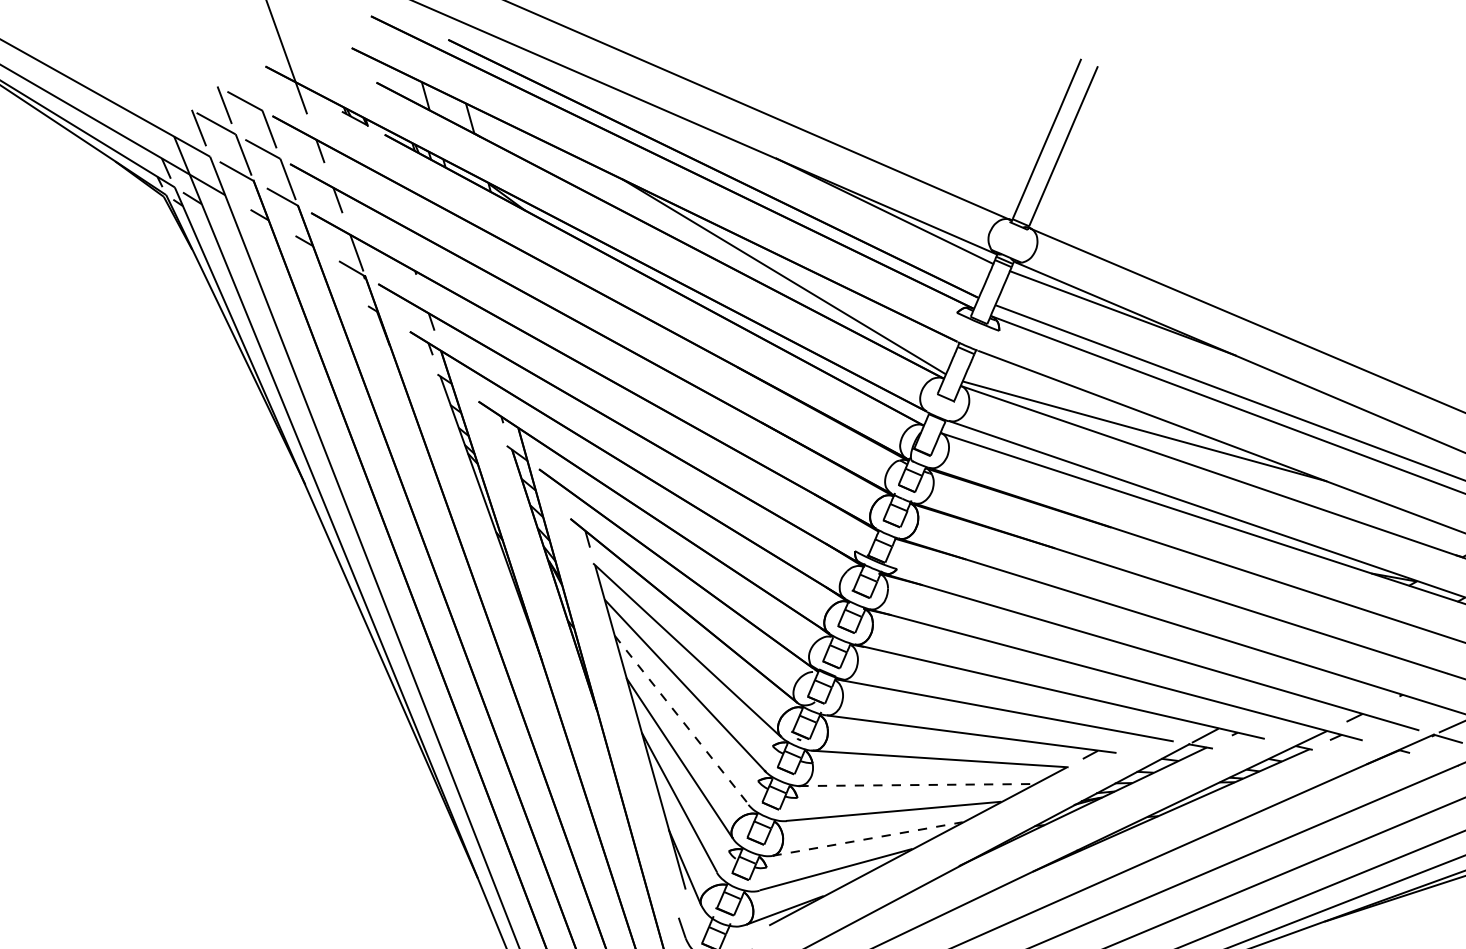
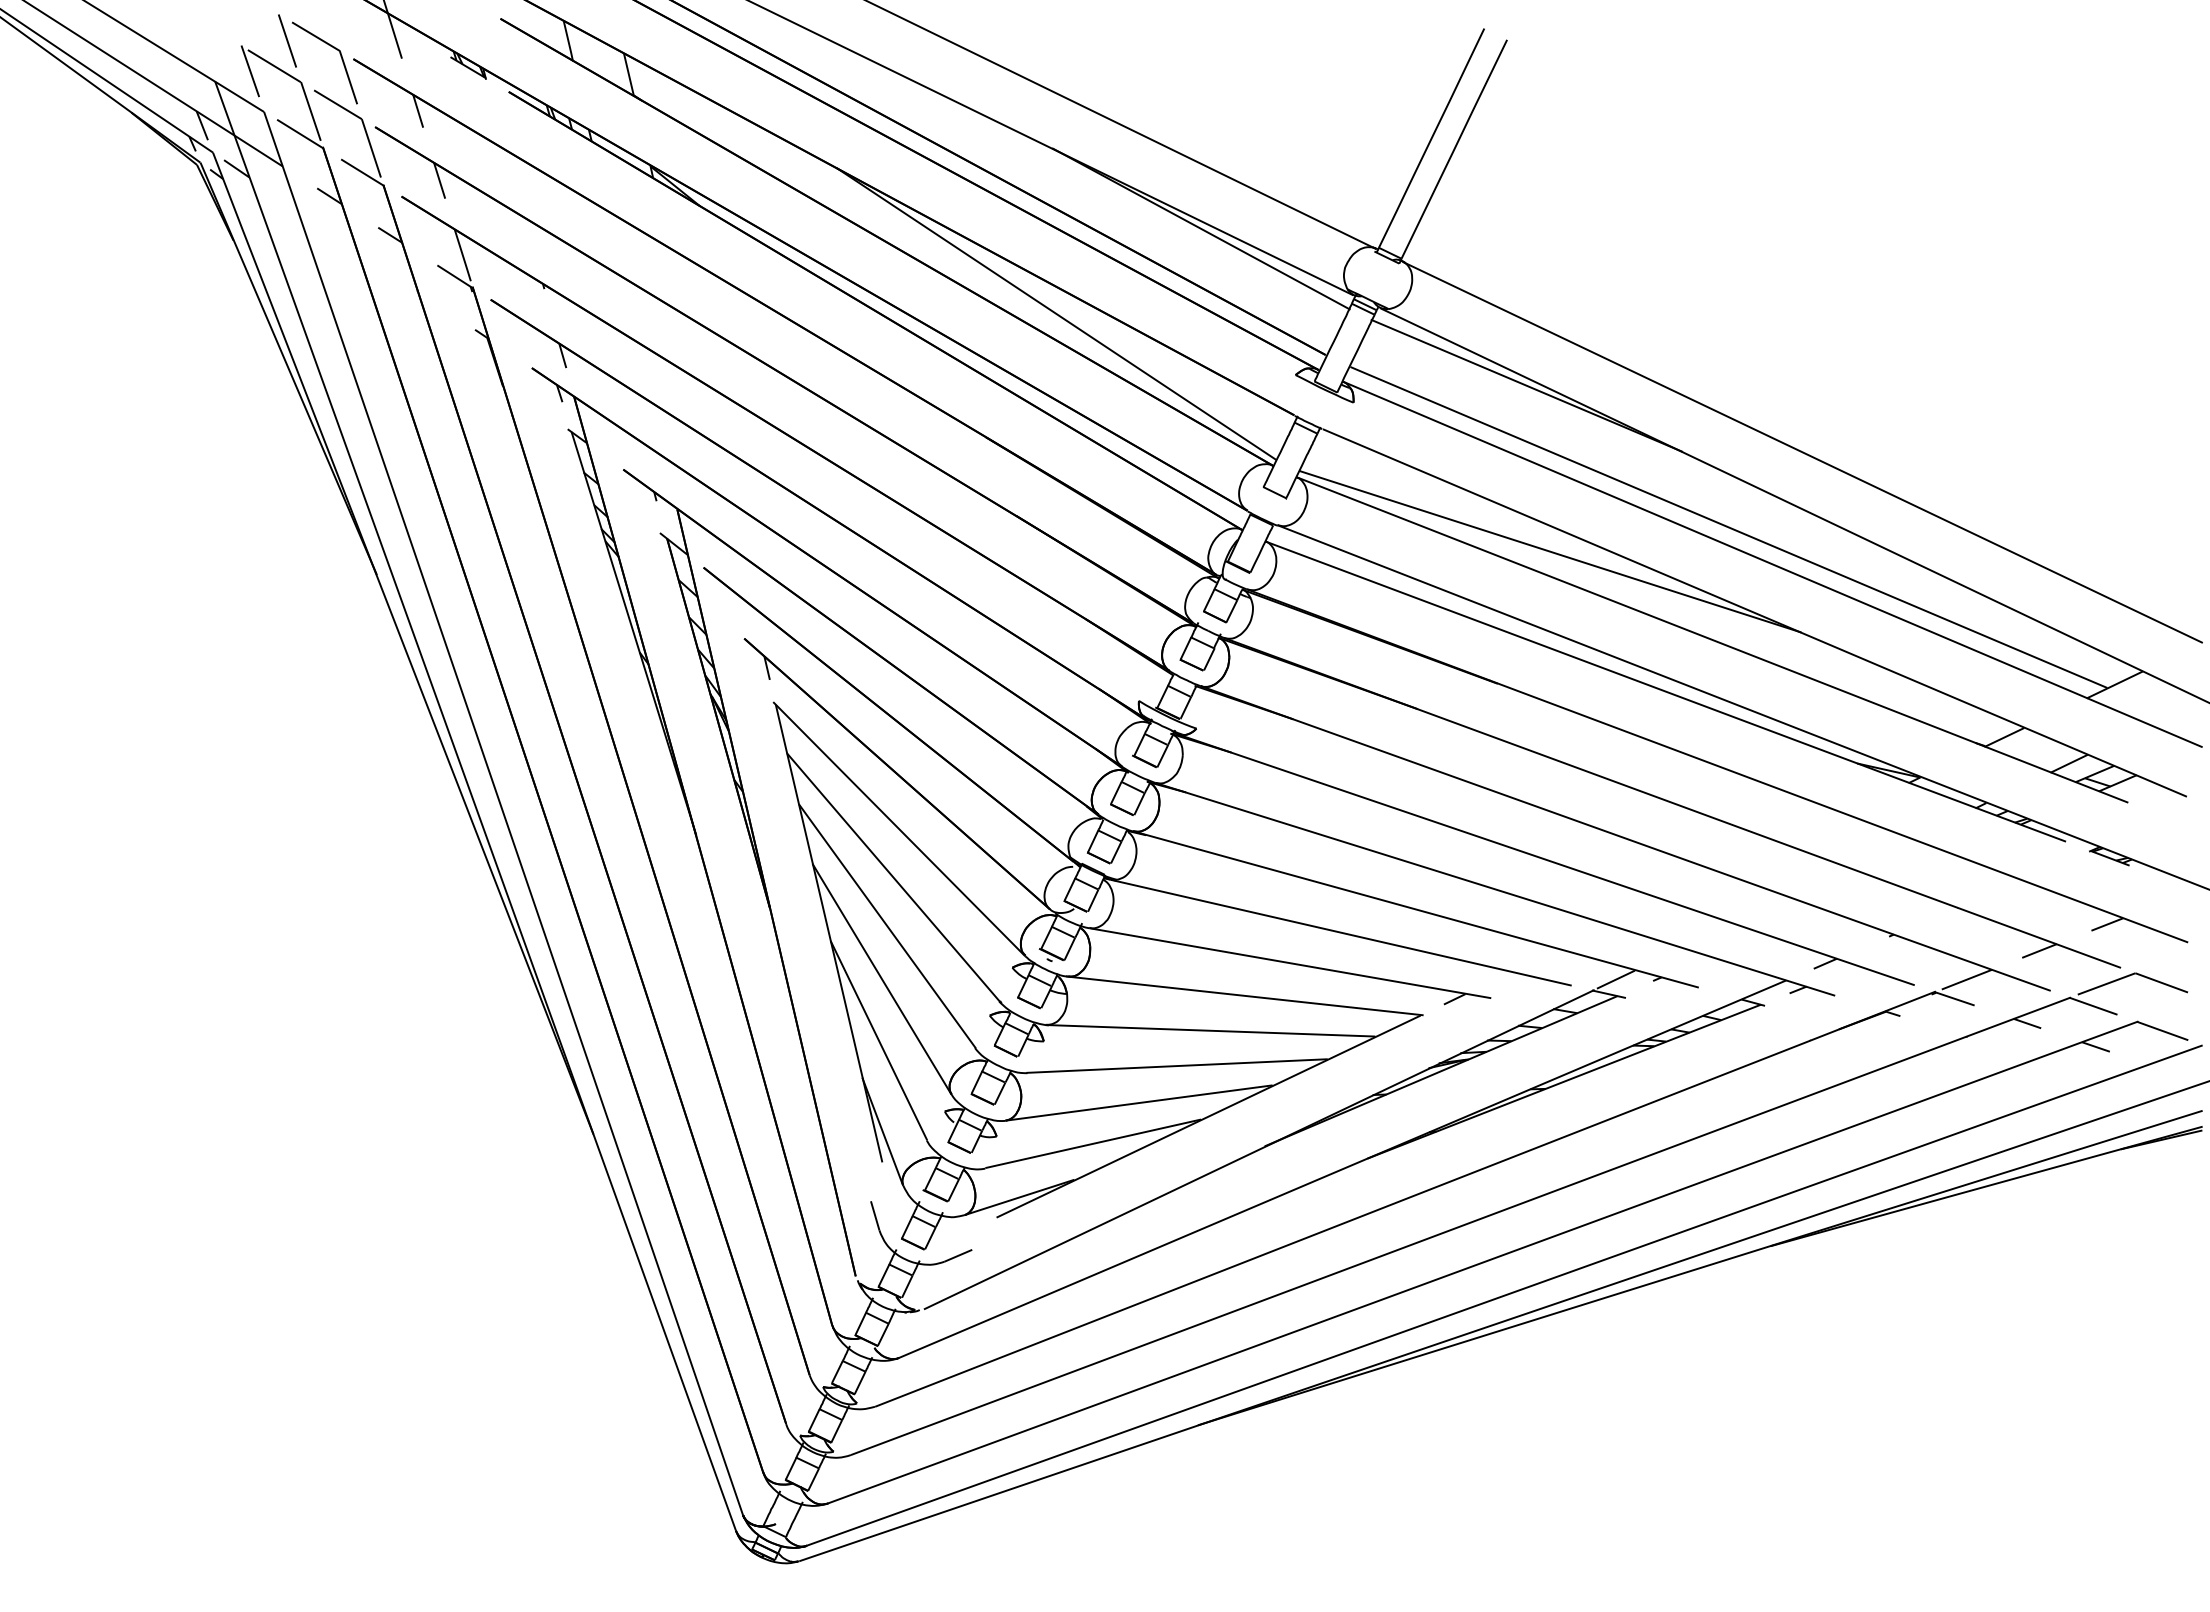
line: (681, 720) -> (887, 926), dashed -> solid
line: (917, 784) -> (1211, 1030), dashed -> solid
line: (867, 839) -> (1139, 1103), dashed -> solid

